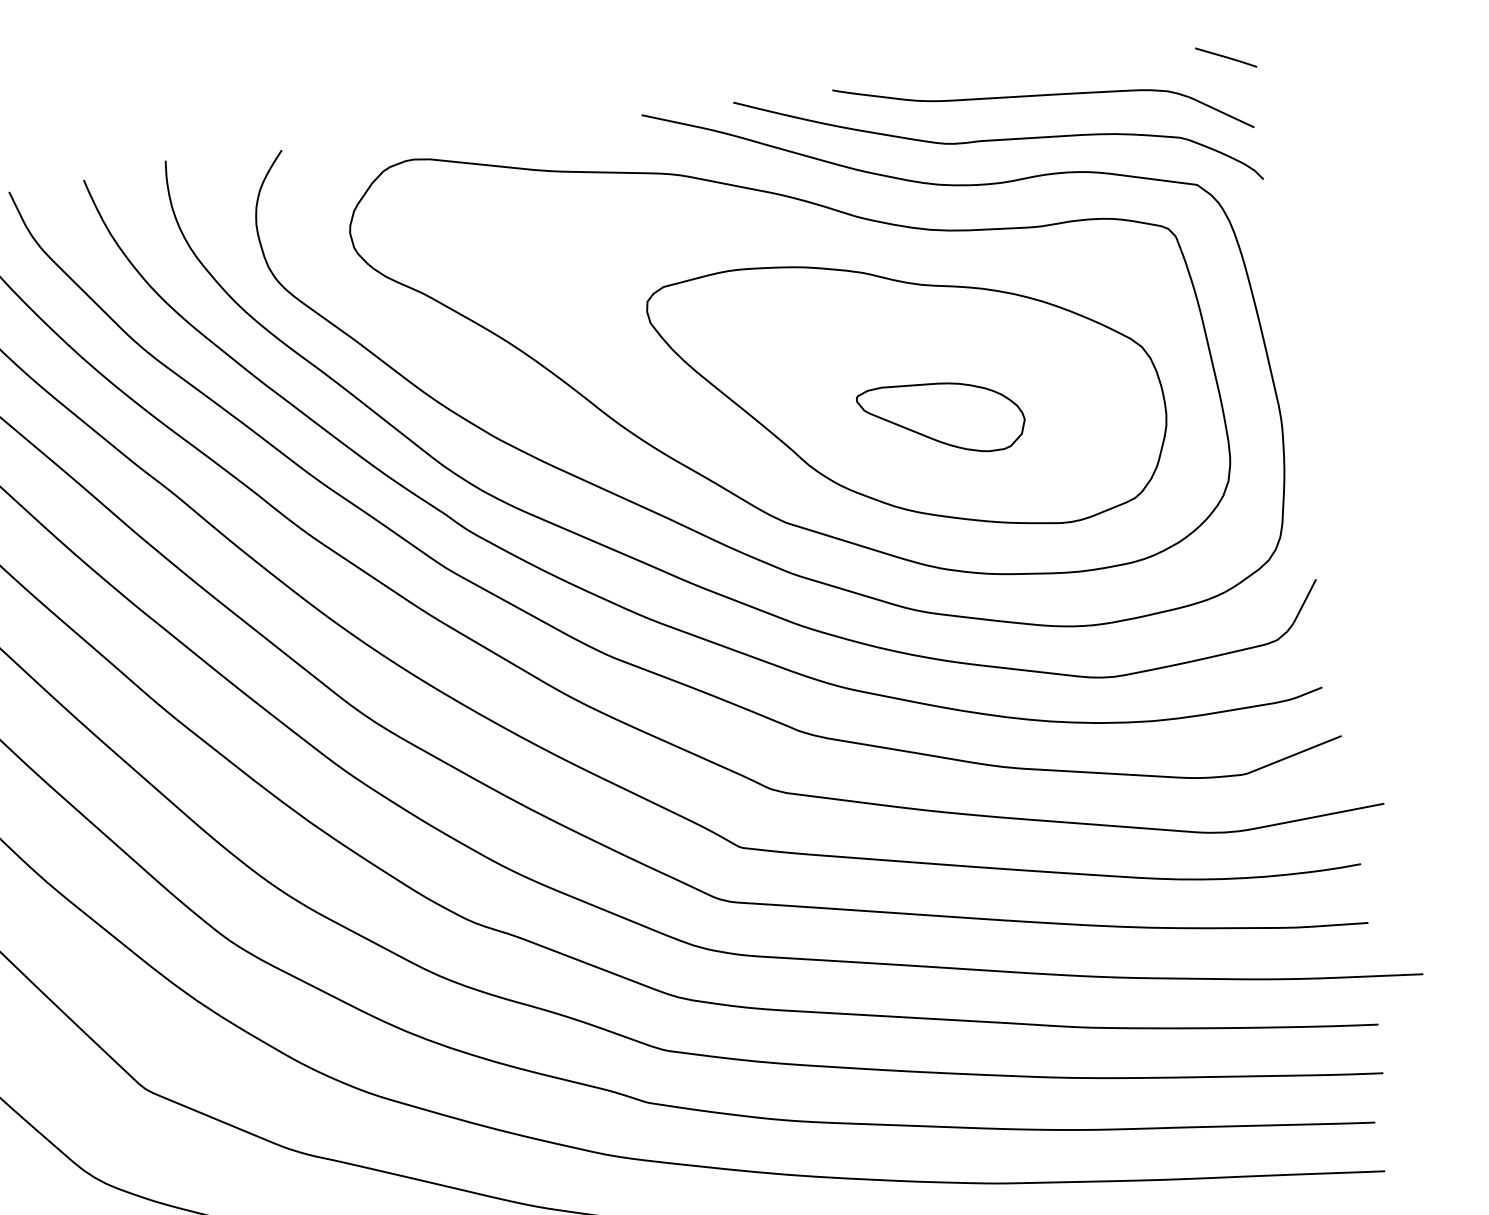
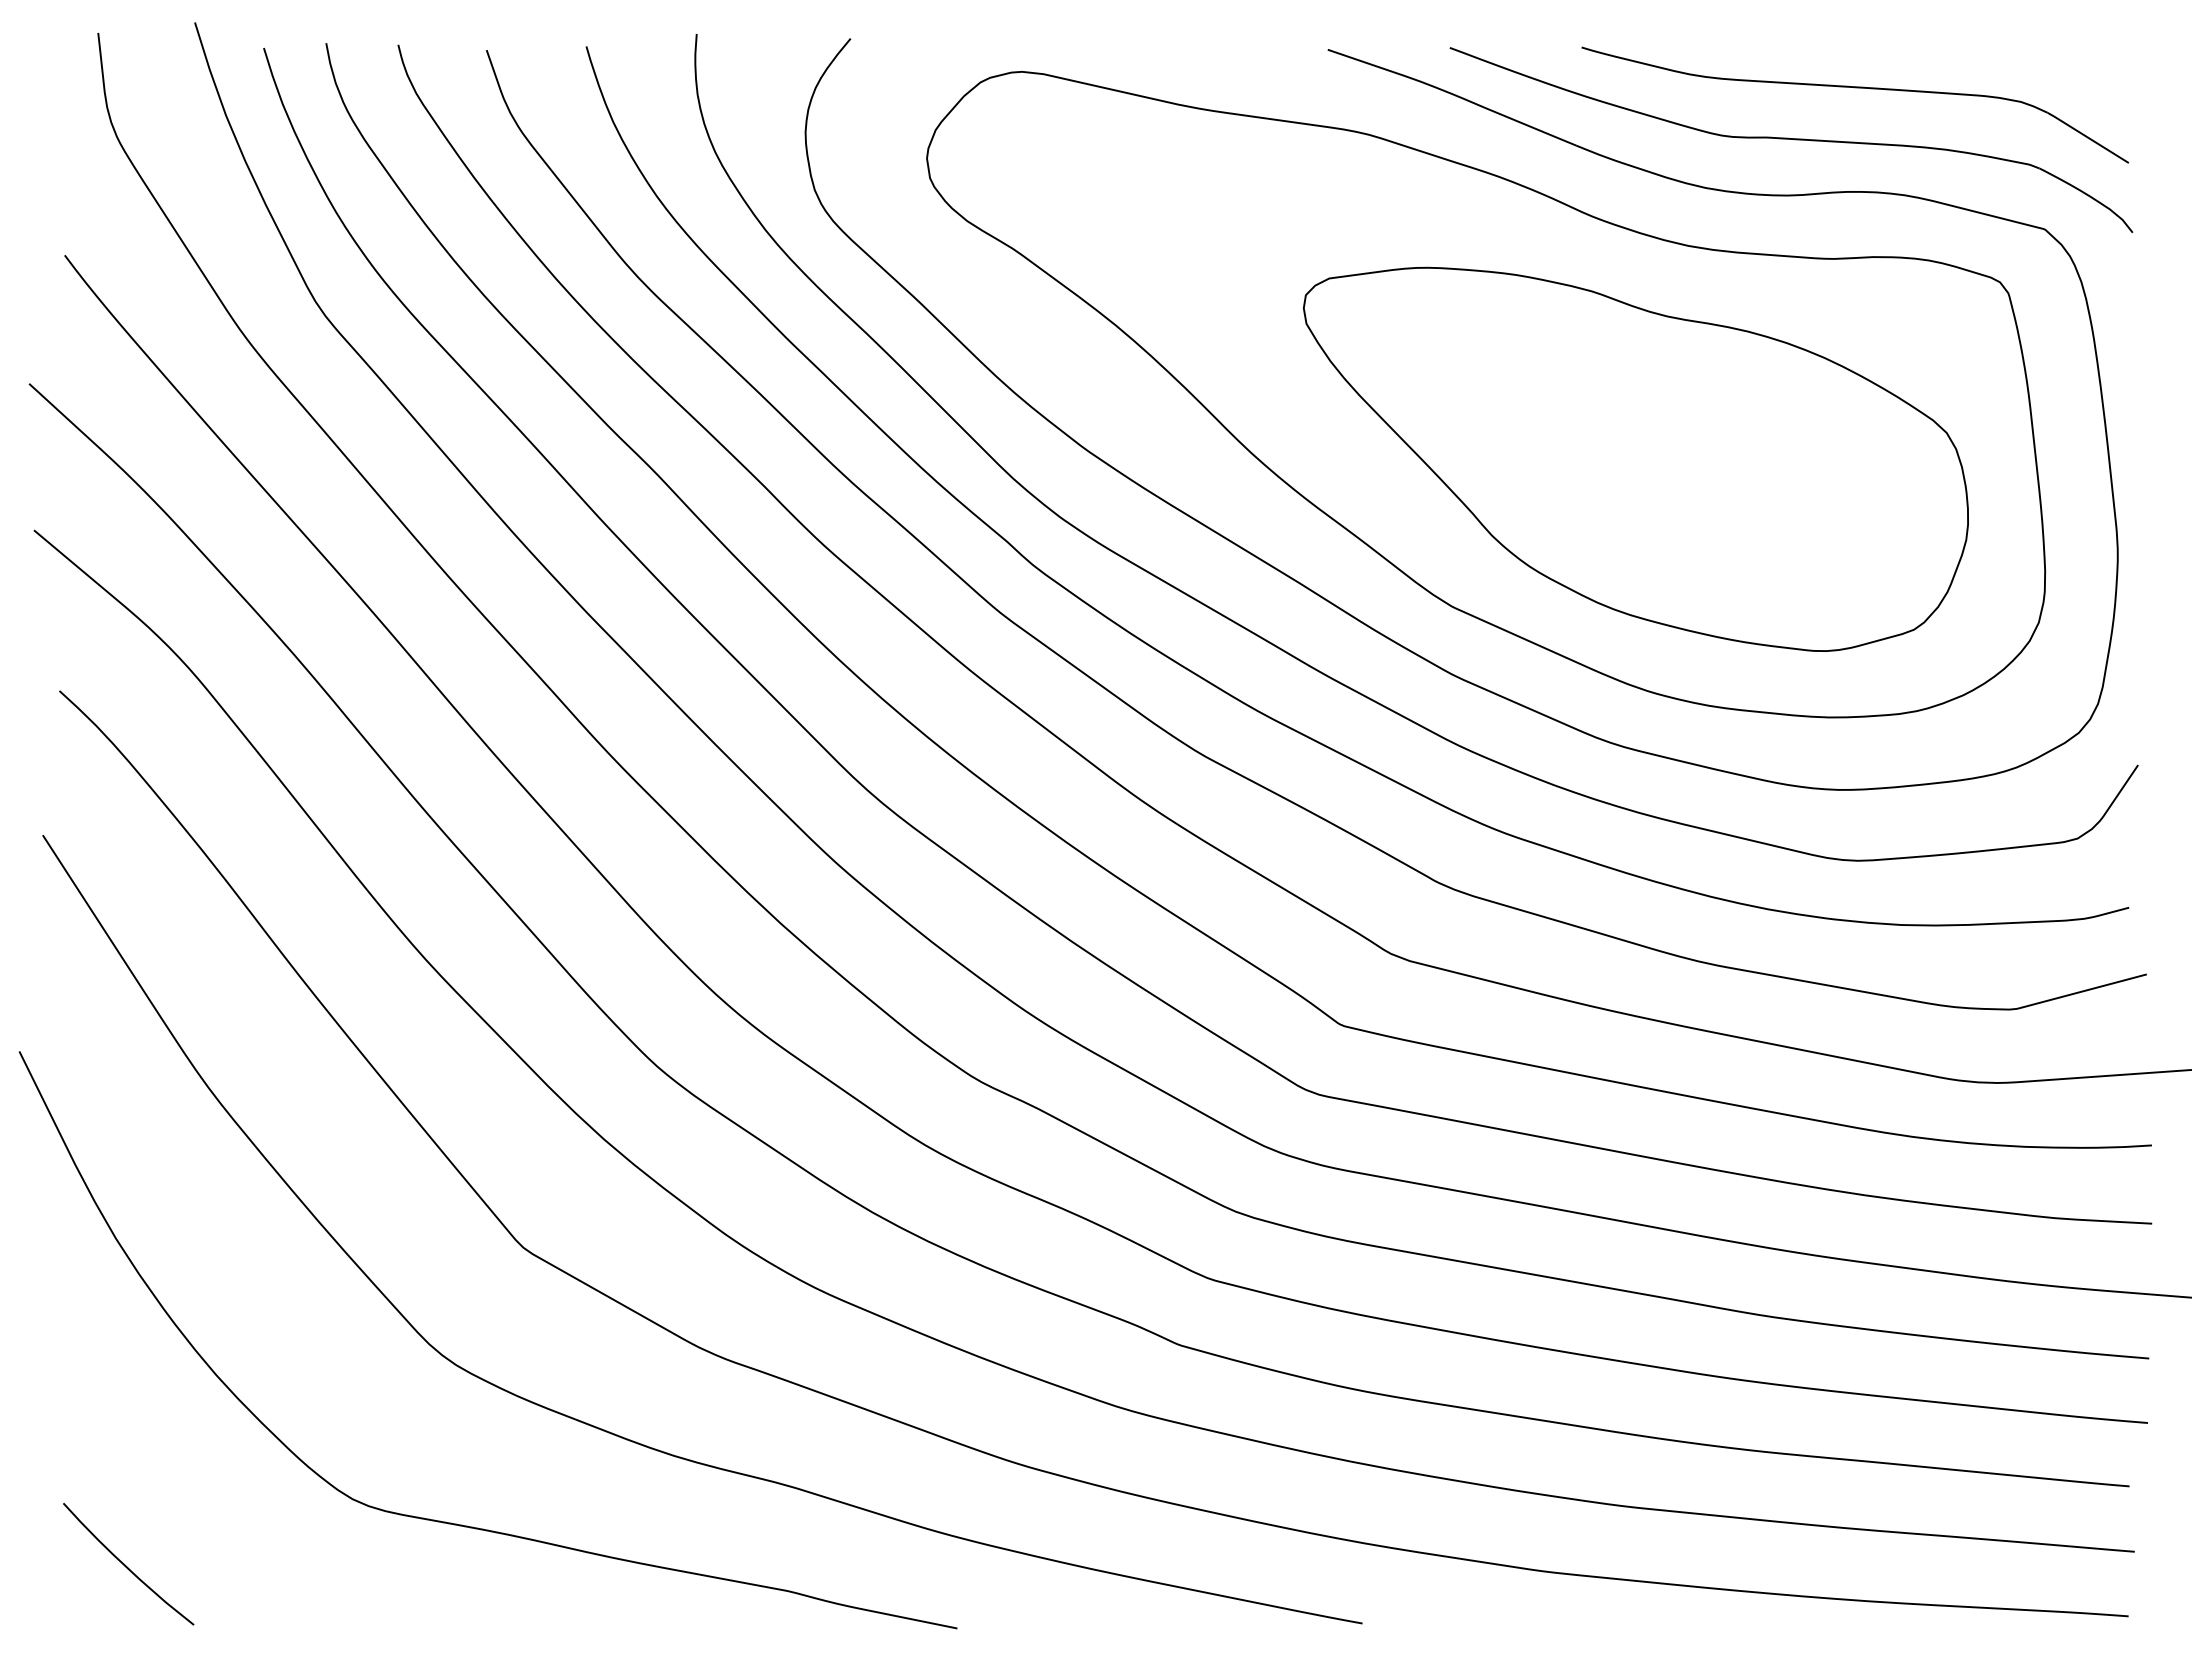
line: (1225, 57) -> (2102, 66), removed
part: (941, 418) -> (1672, 495), removed

